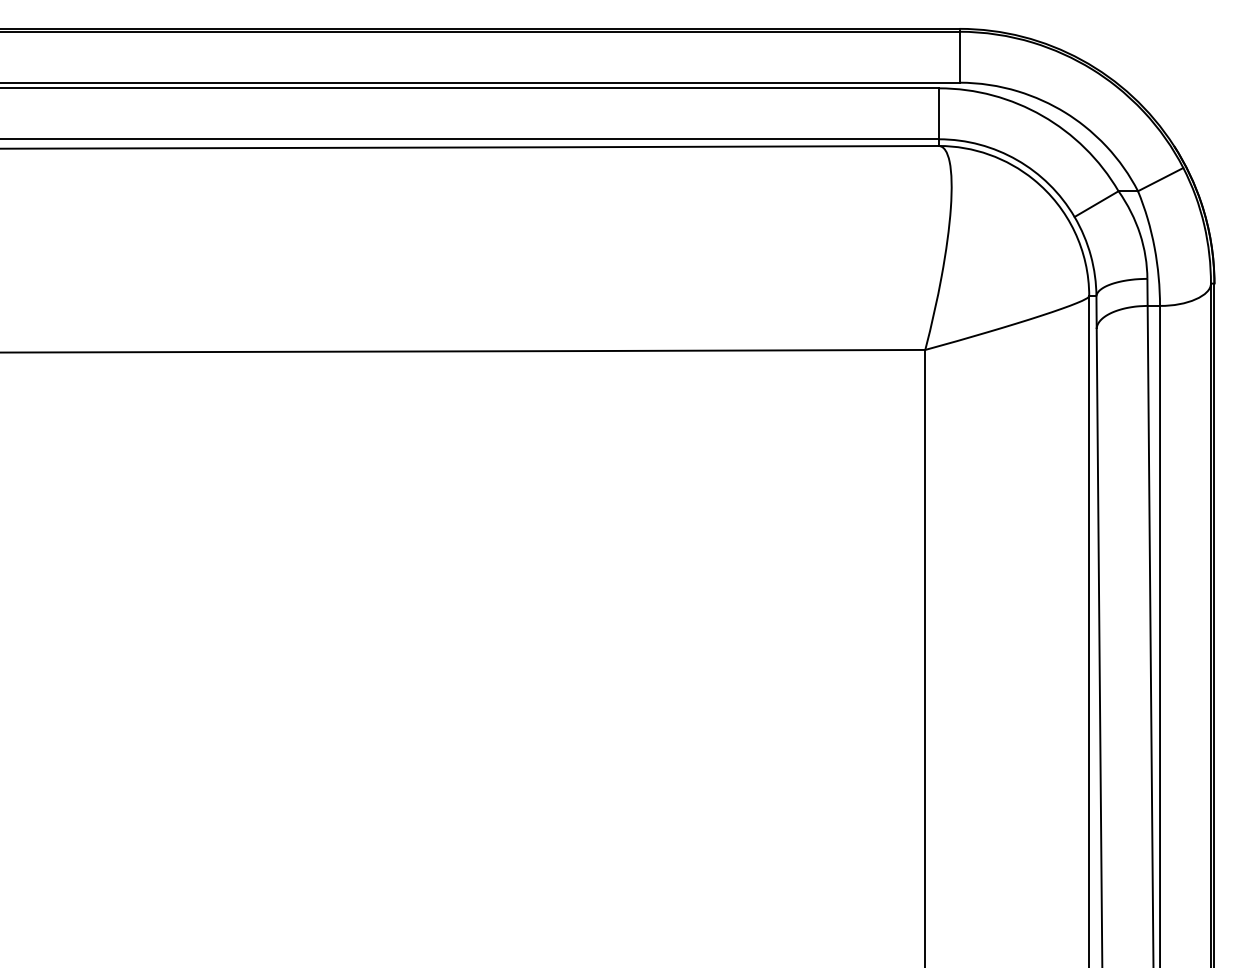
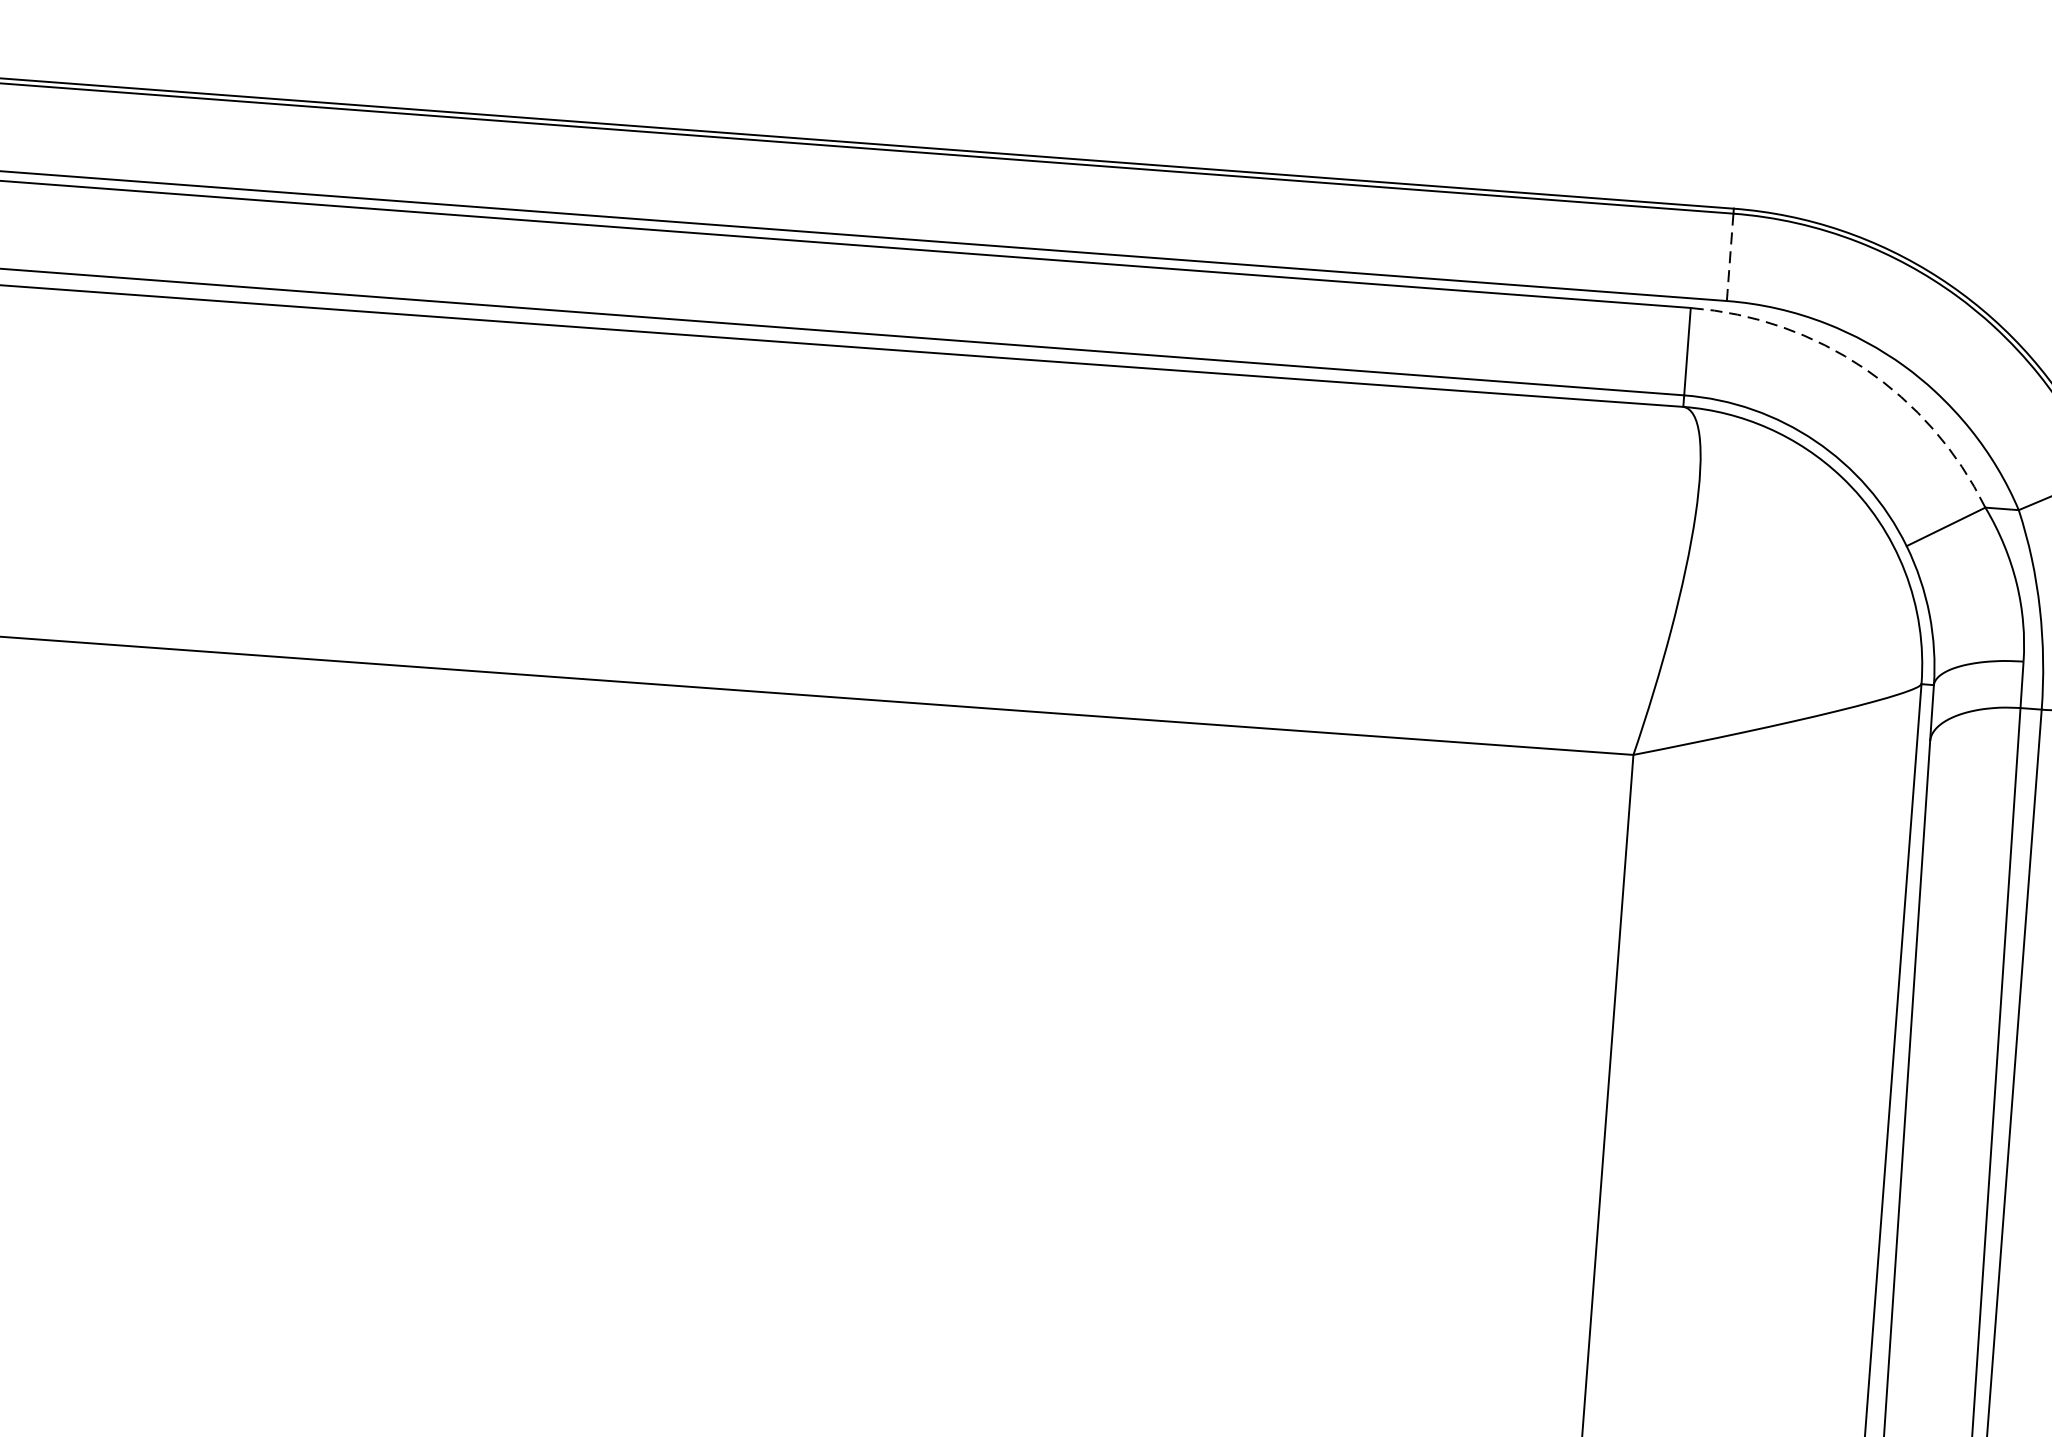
line: (959, 56) -> (1729, 256), solid -> dashed
arc: (1042, 115) -> (1864, 367), solid -> dashed

